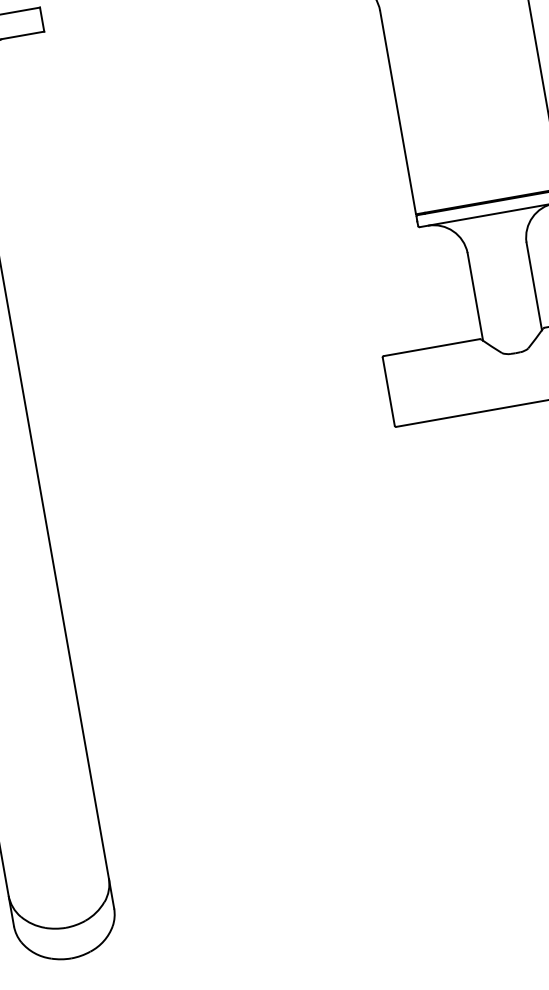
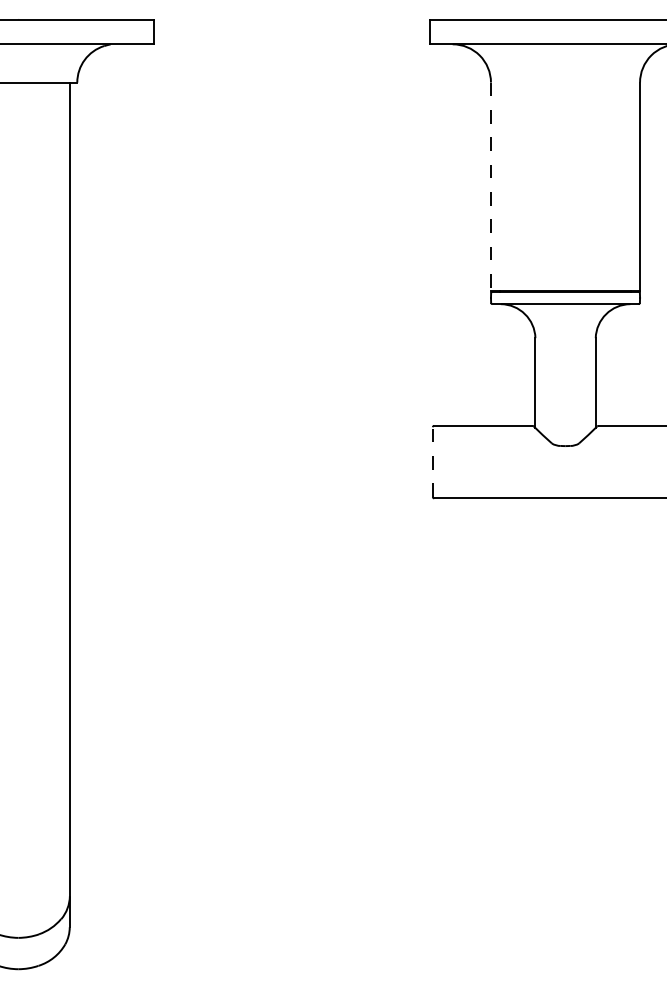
line: (397, 113) -> (490, 187), solid -> dashed
line: (388, 392) -> (432, 462), solid -> dashed

